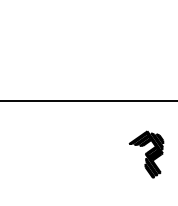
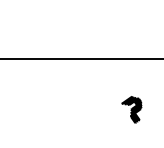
part: (146, 154) -> (131, 109), size x0.6

